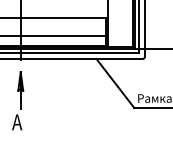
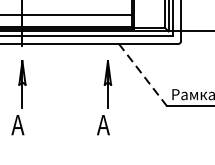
line: (115, 83) -> (143, 75), solid -> dashed
part: (85, 100) -> (105, 97), added

